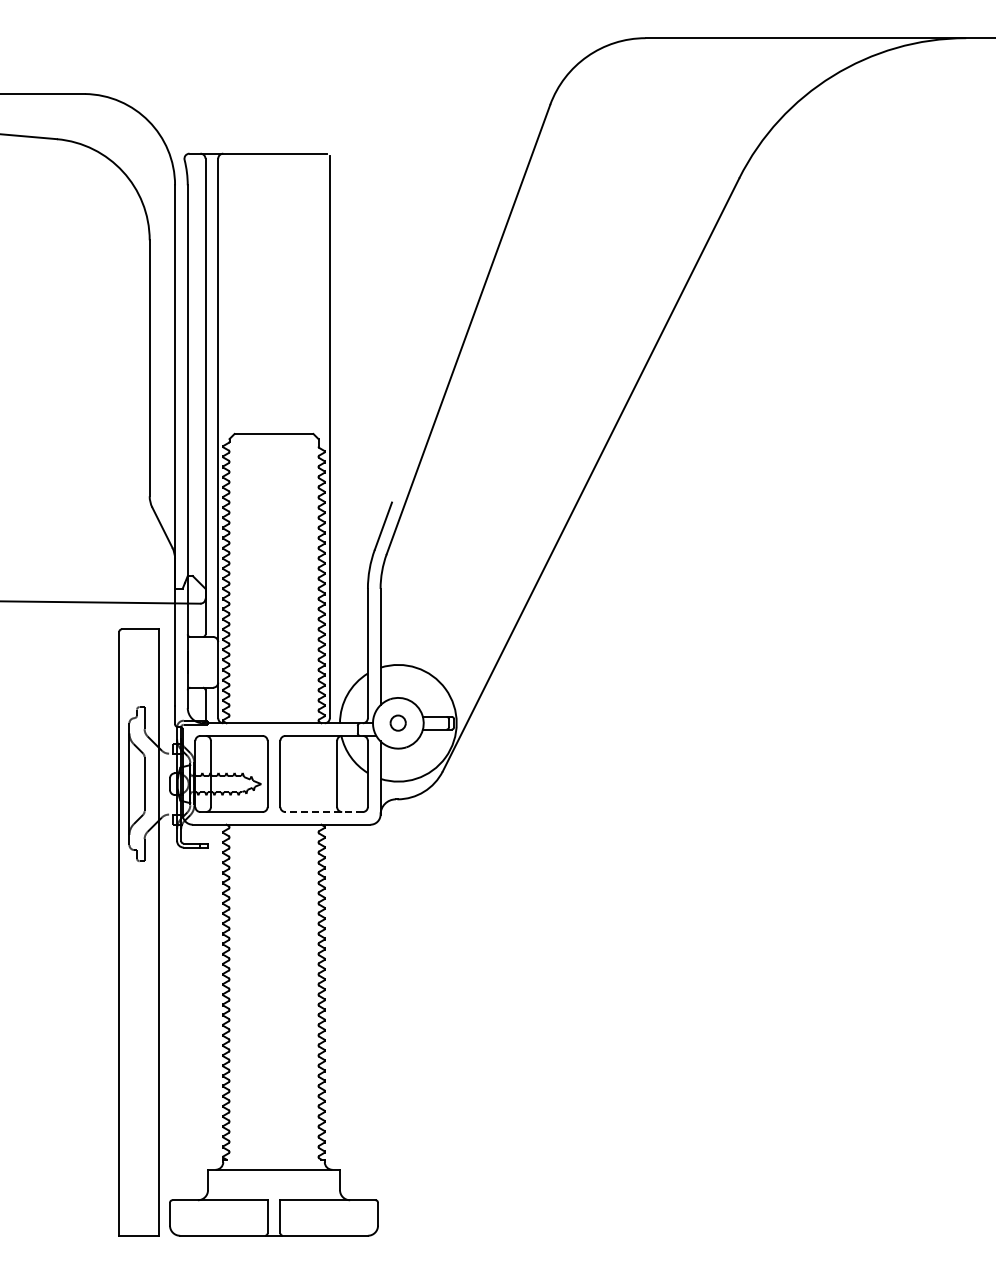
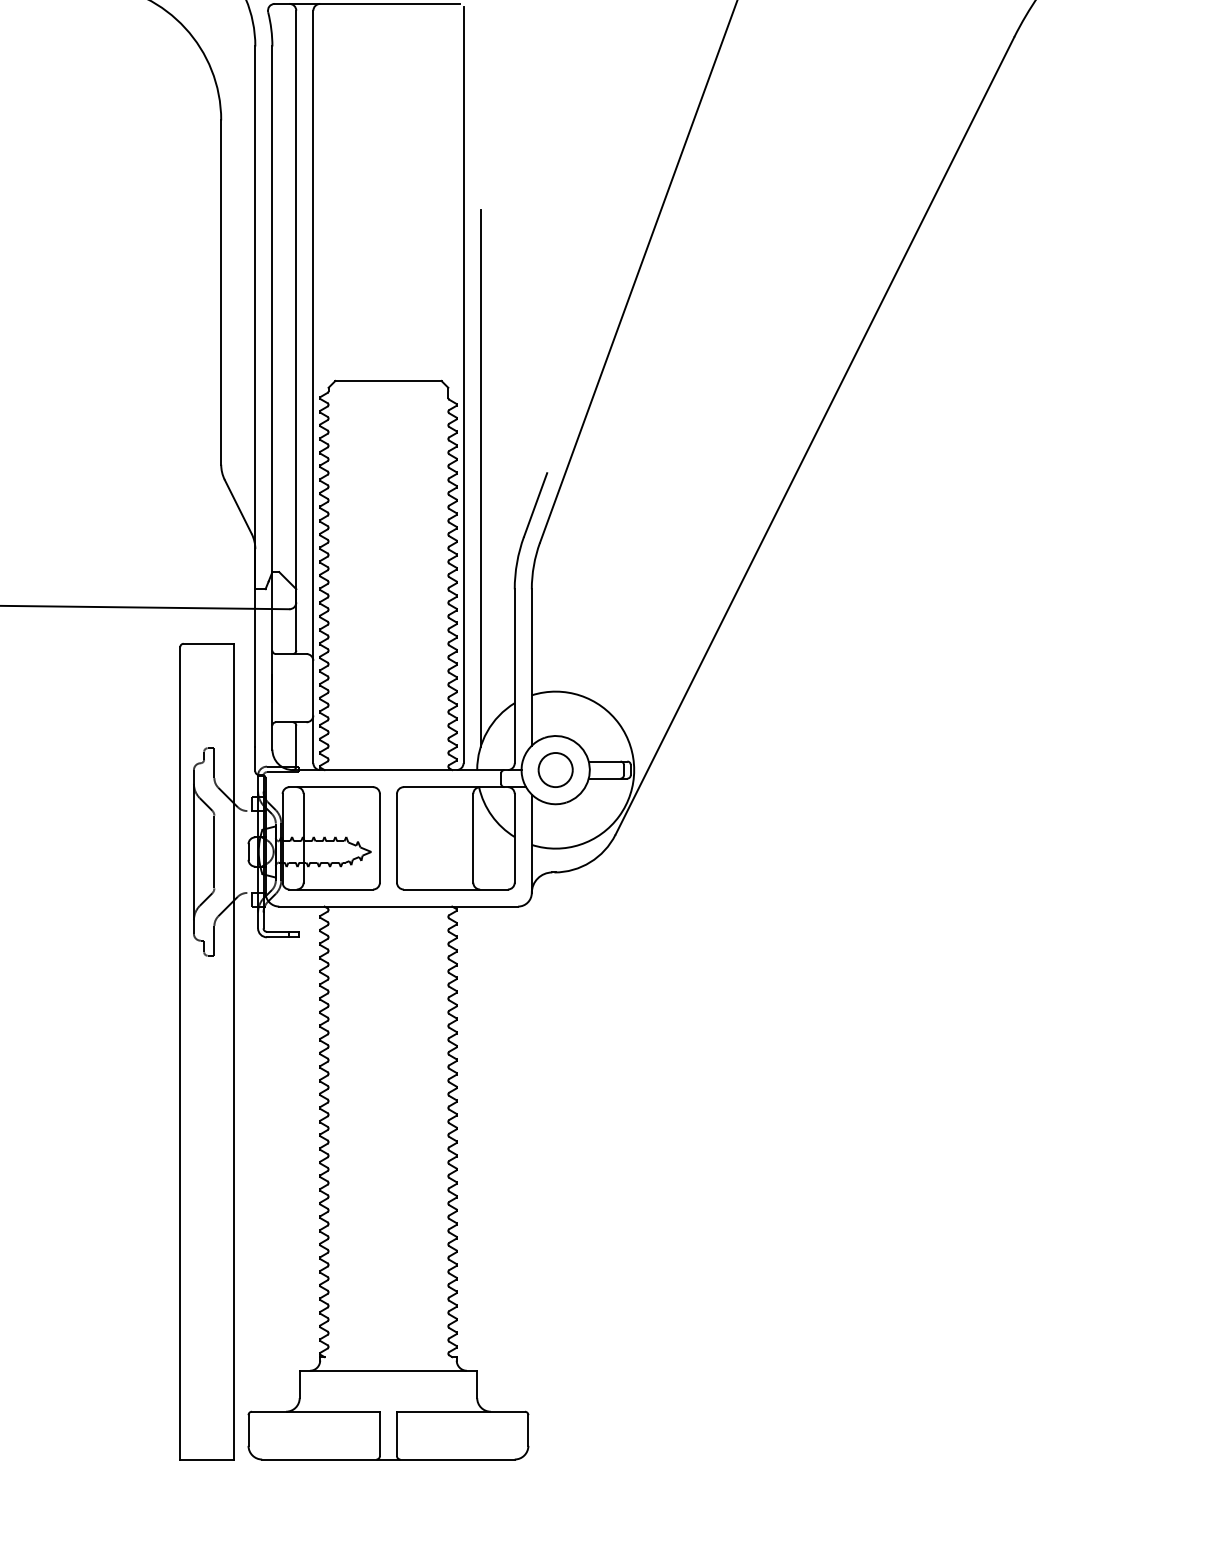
line: (342, 506) -> (480, 478), added
part: (397, 722) -> (554, 769), size x1.67
line: (324, 812) -> (456, 890), dashed -> solid

